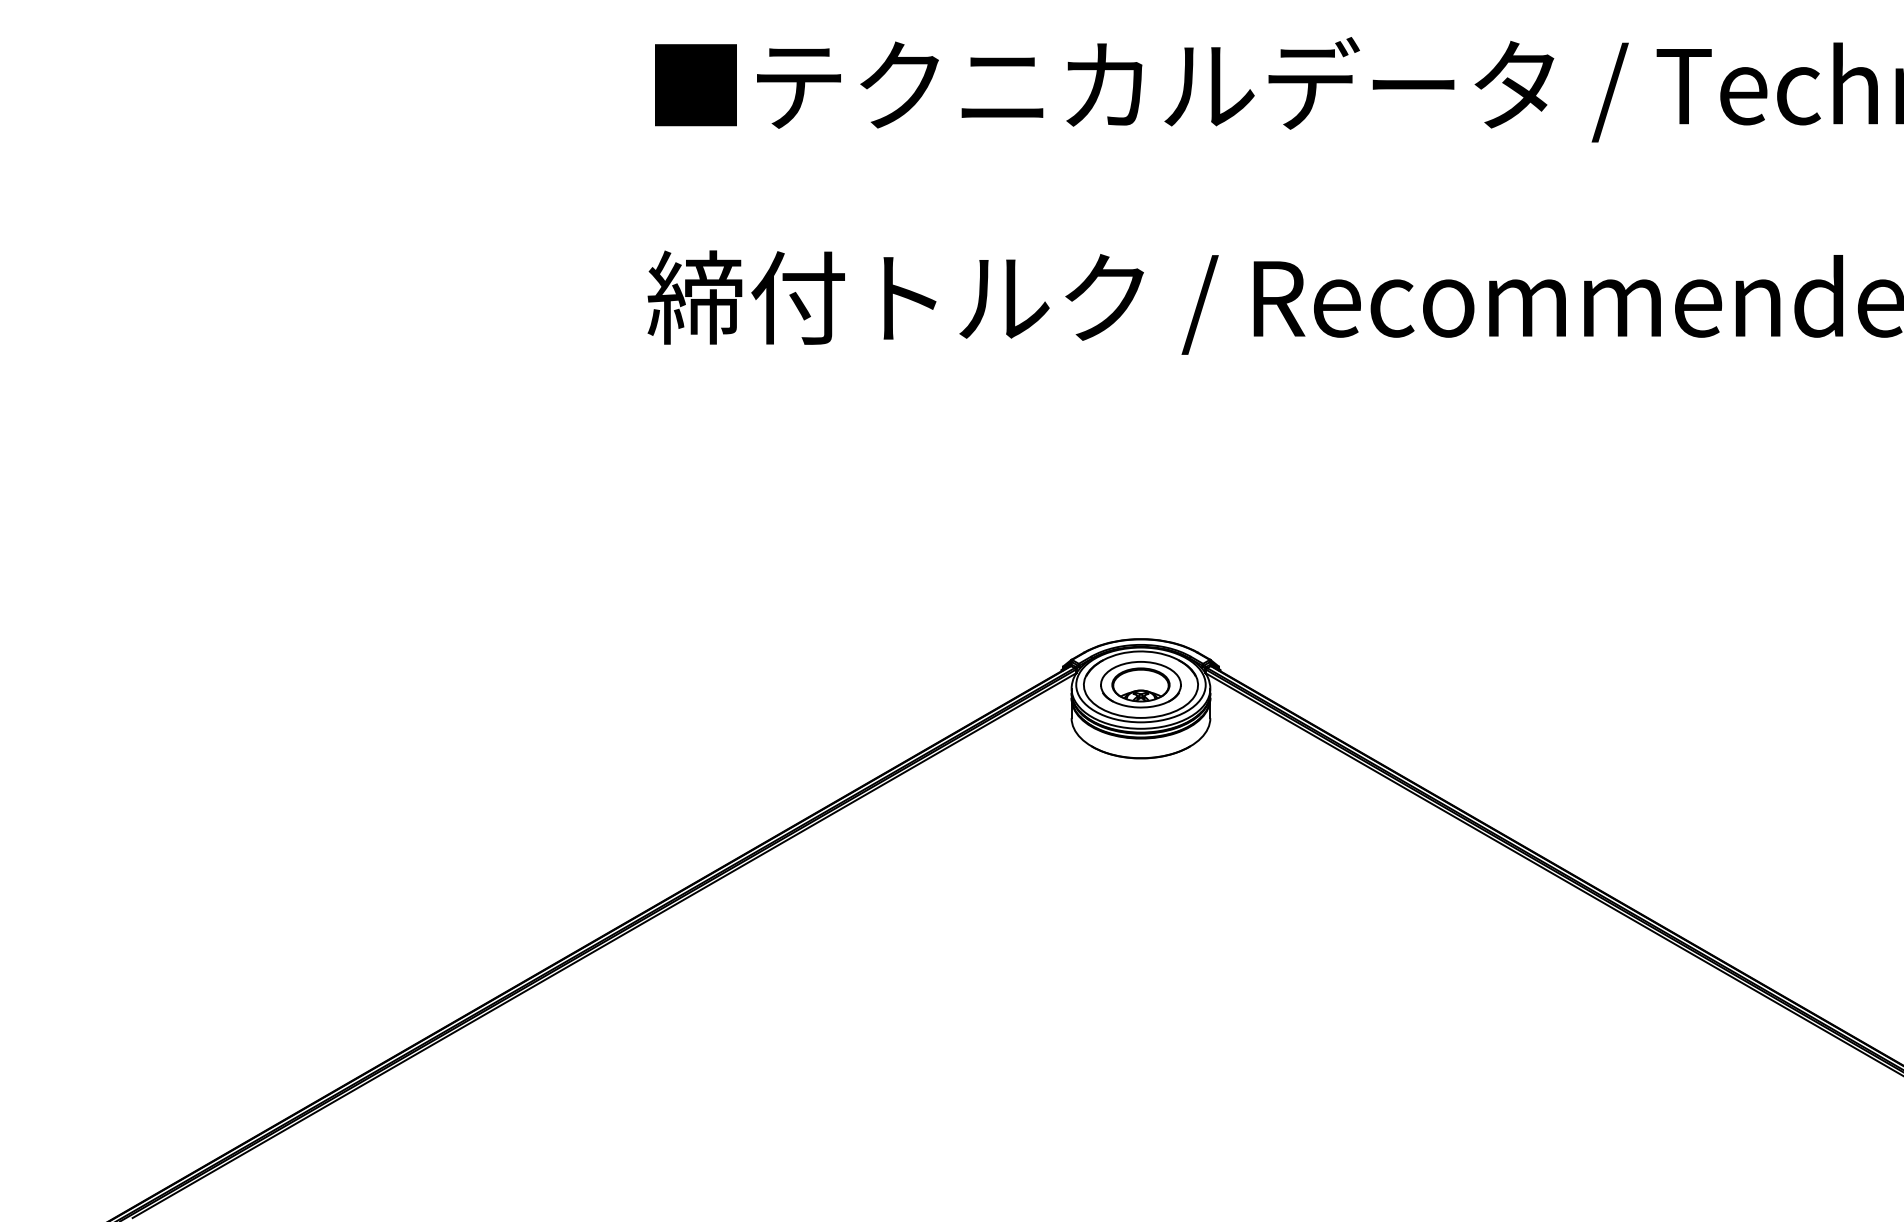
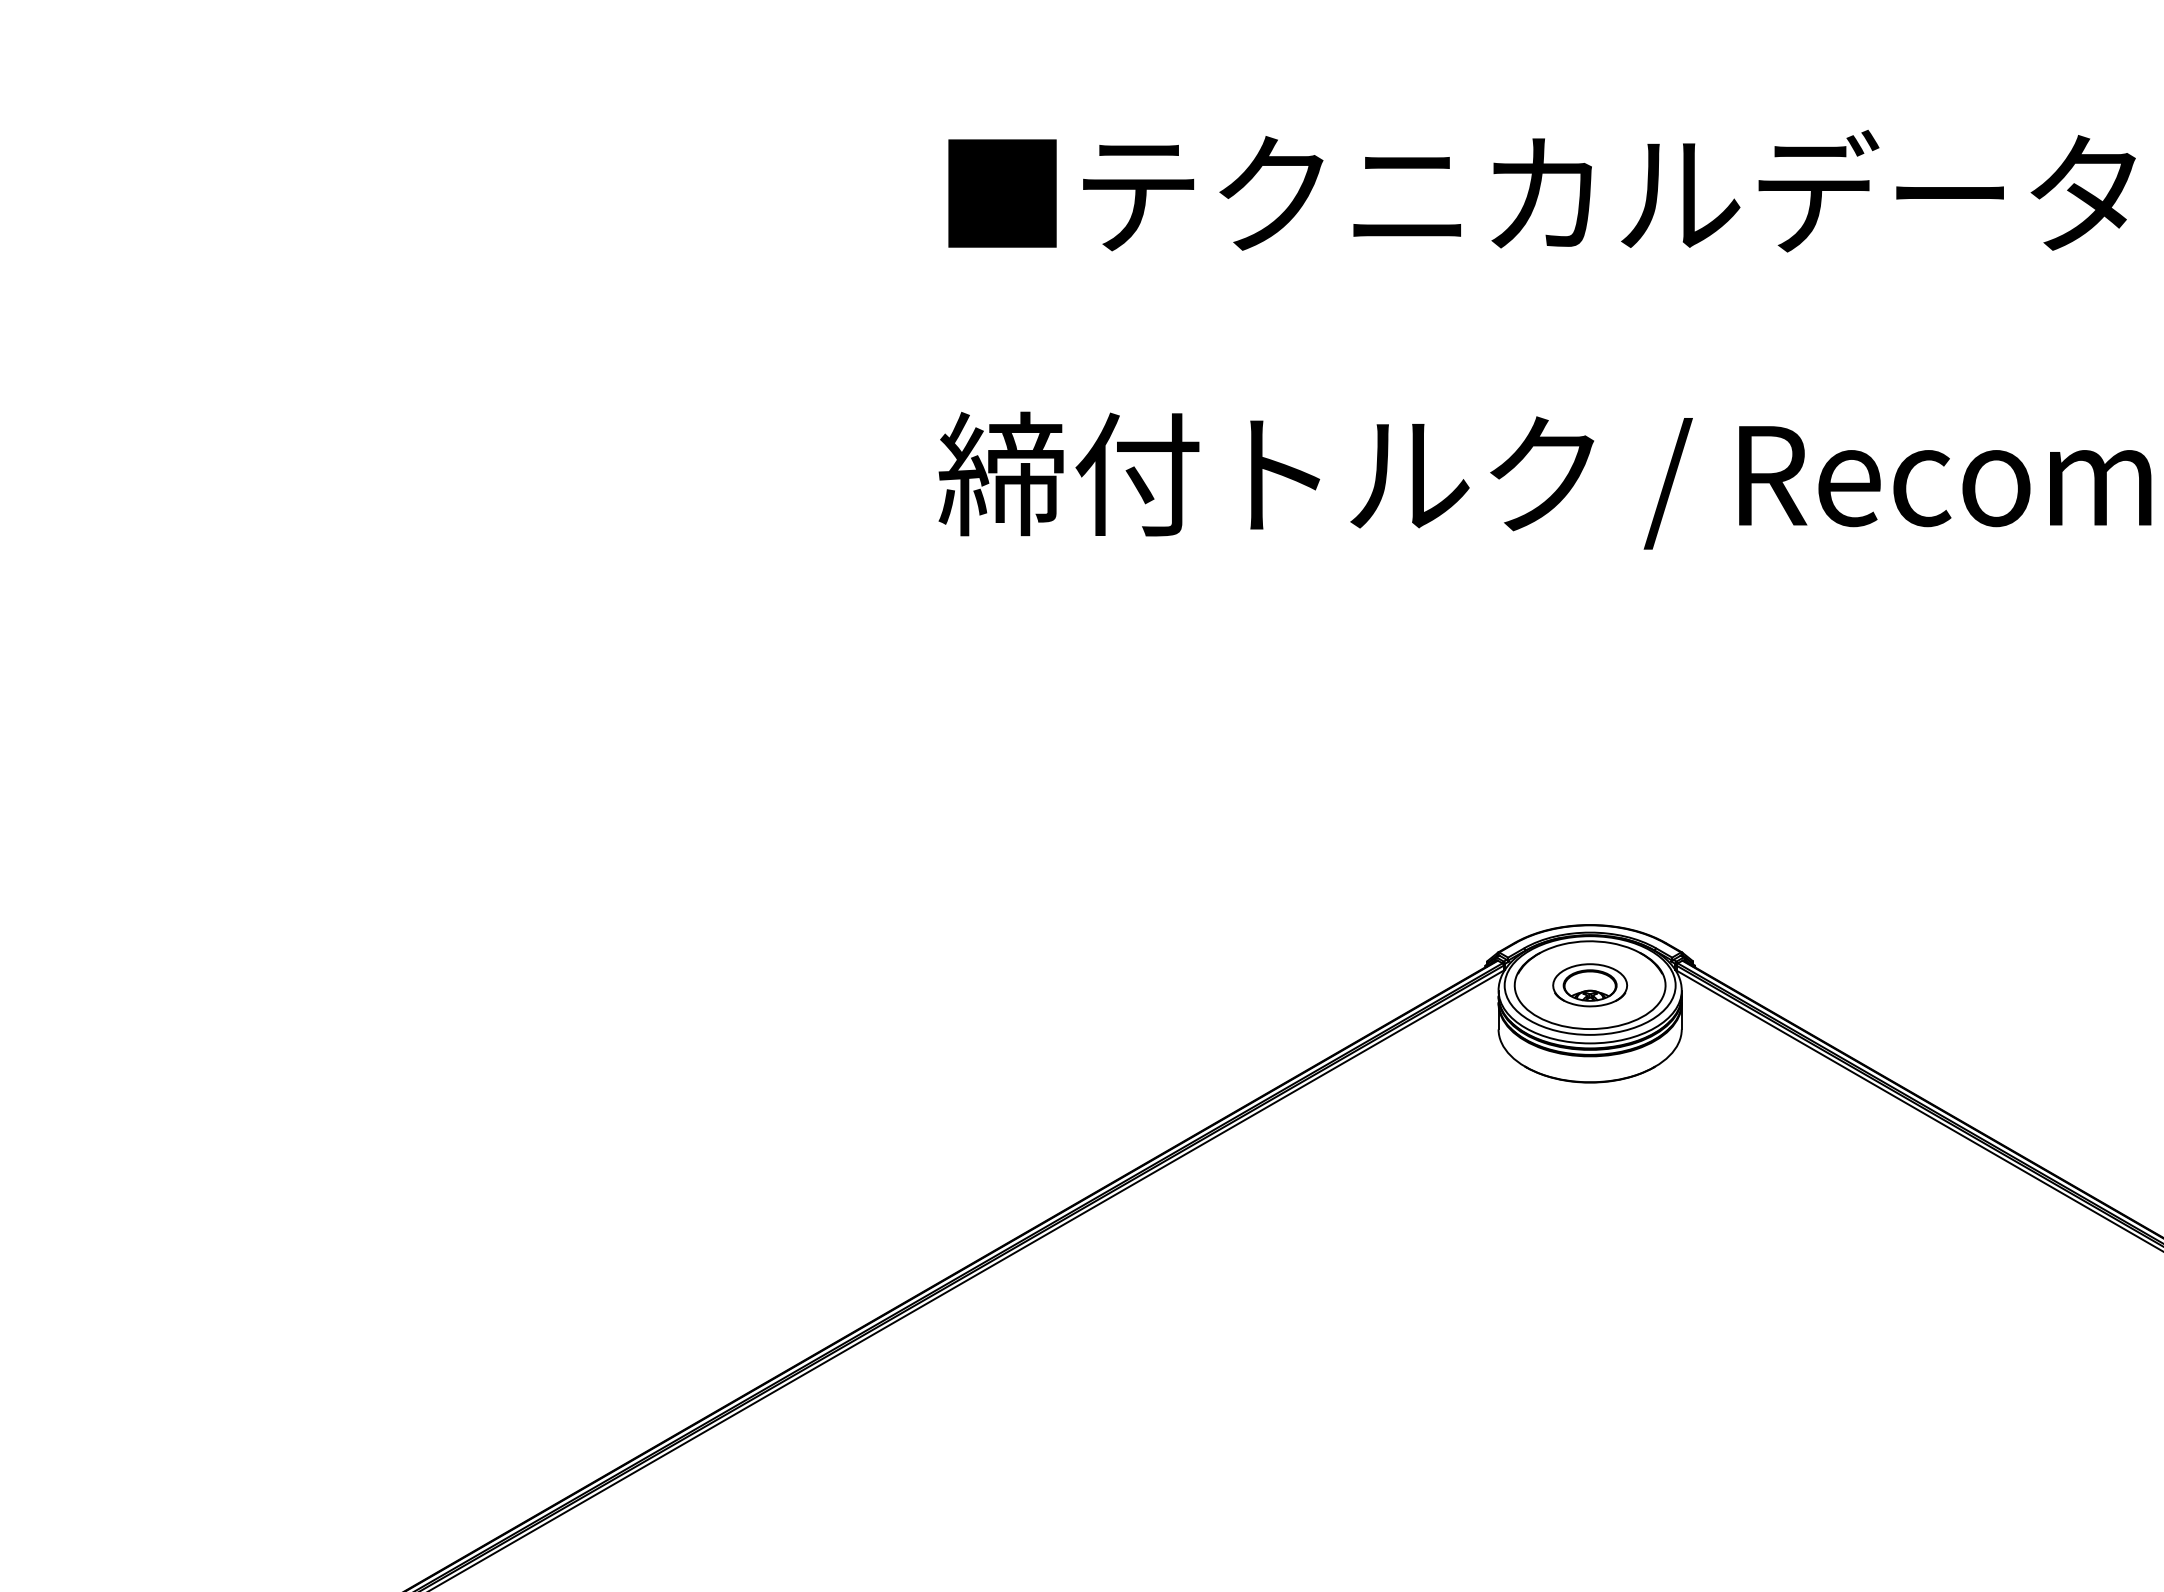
part: (1140, 684) -> (1589, 984), size x0.7

